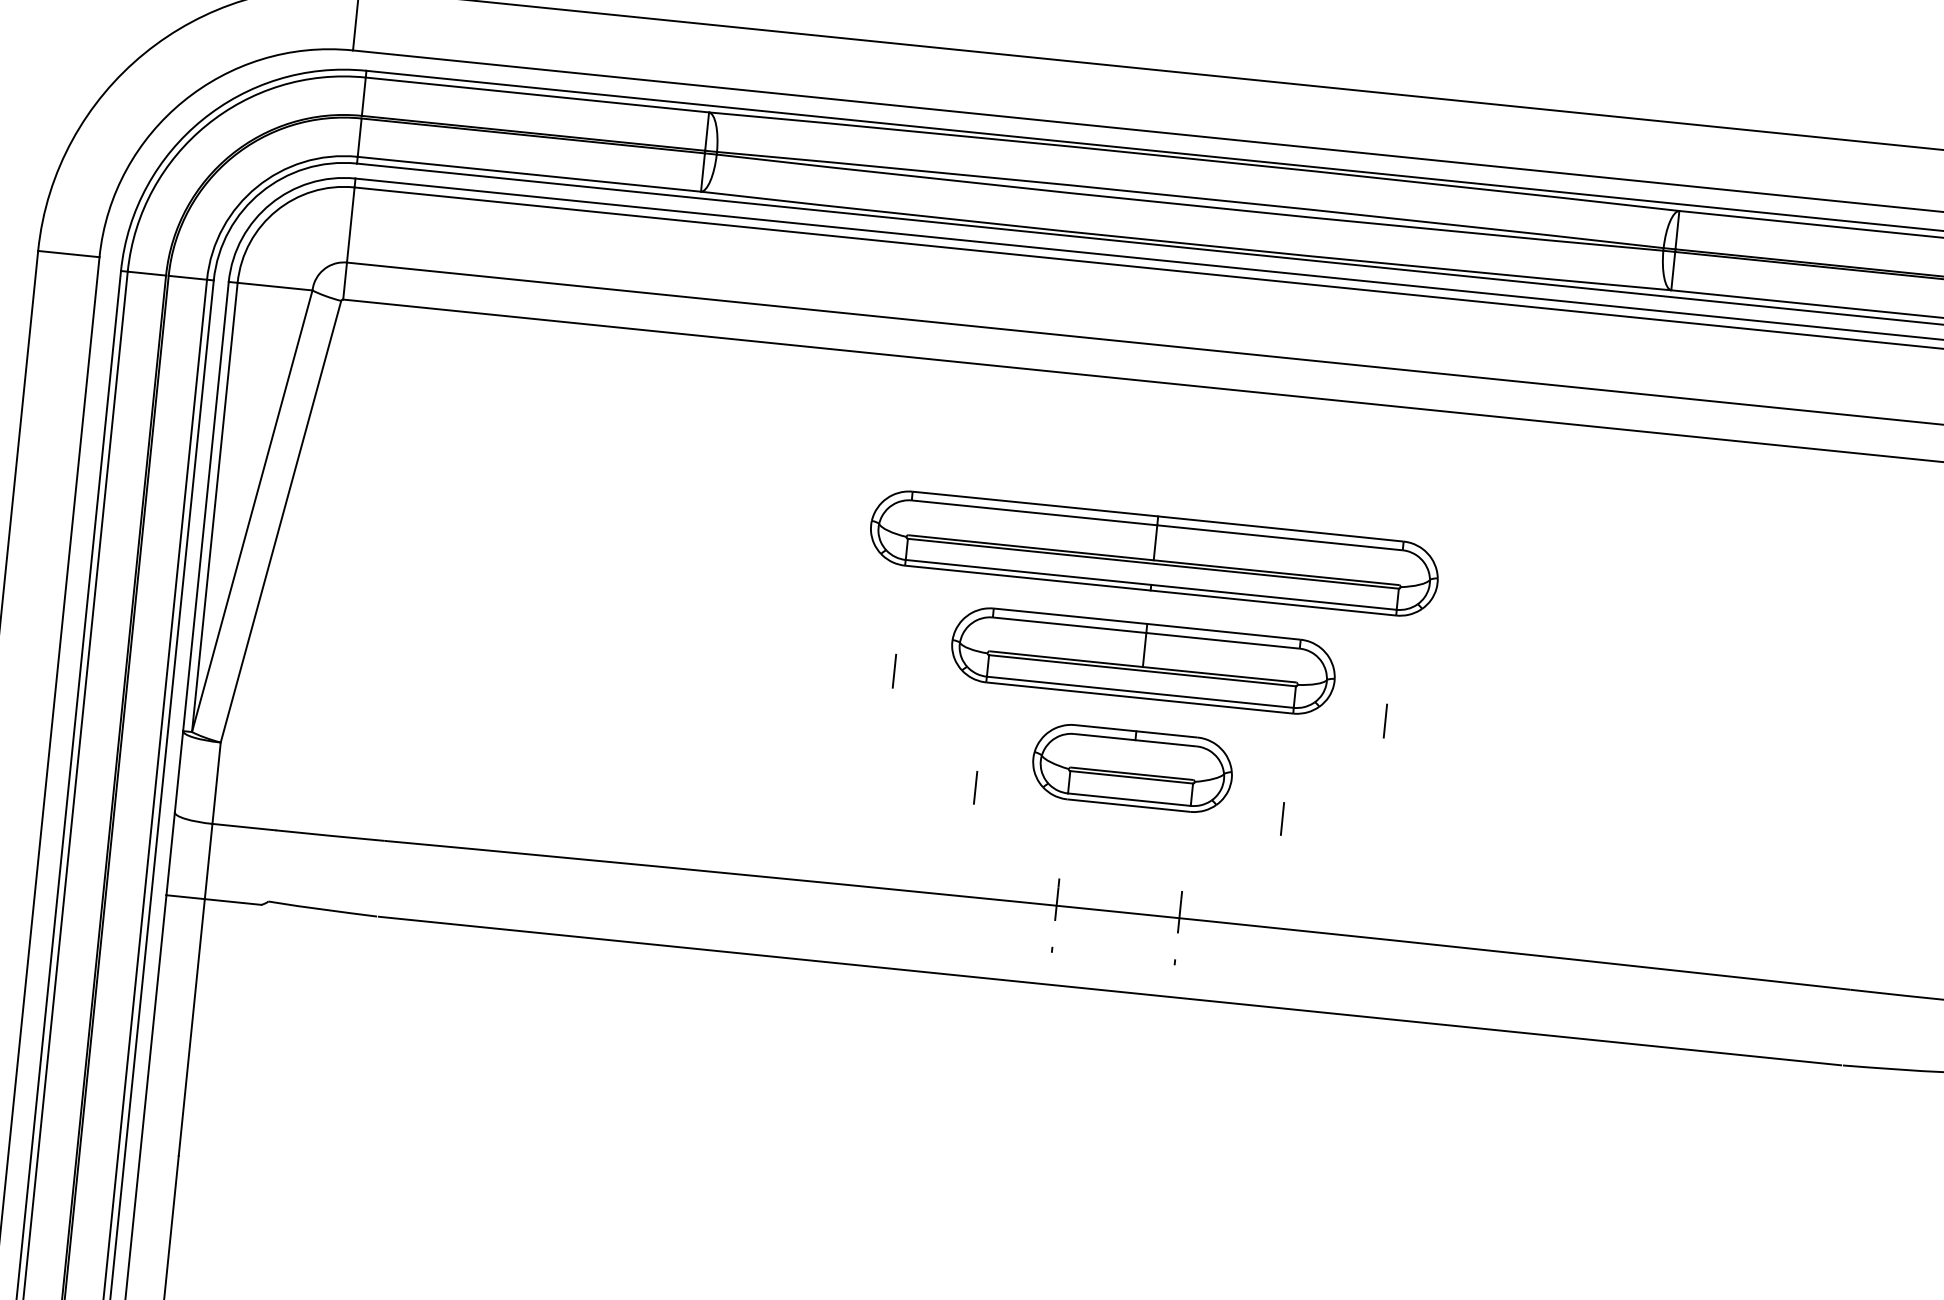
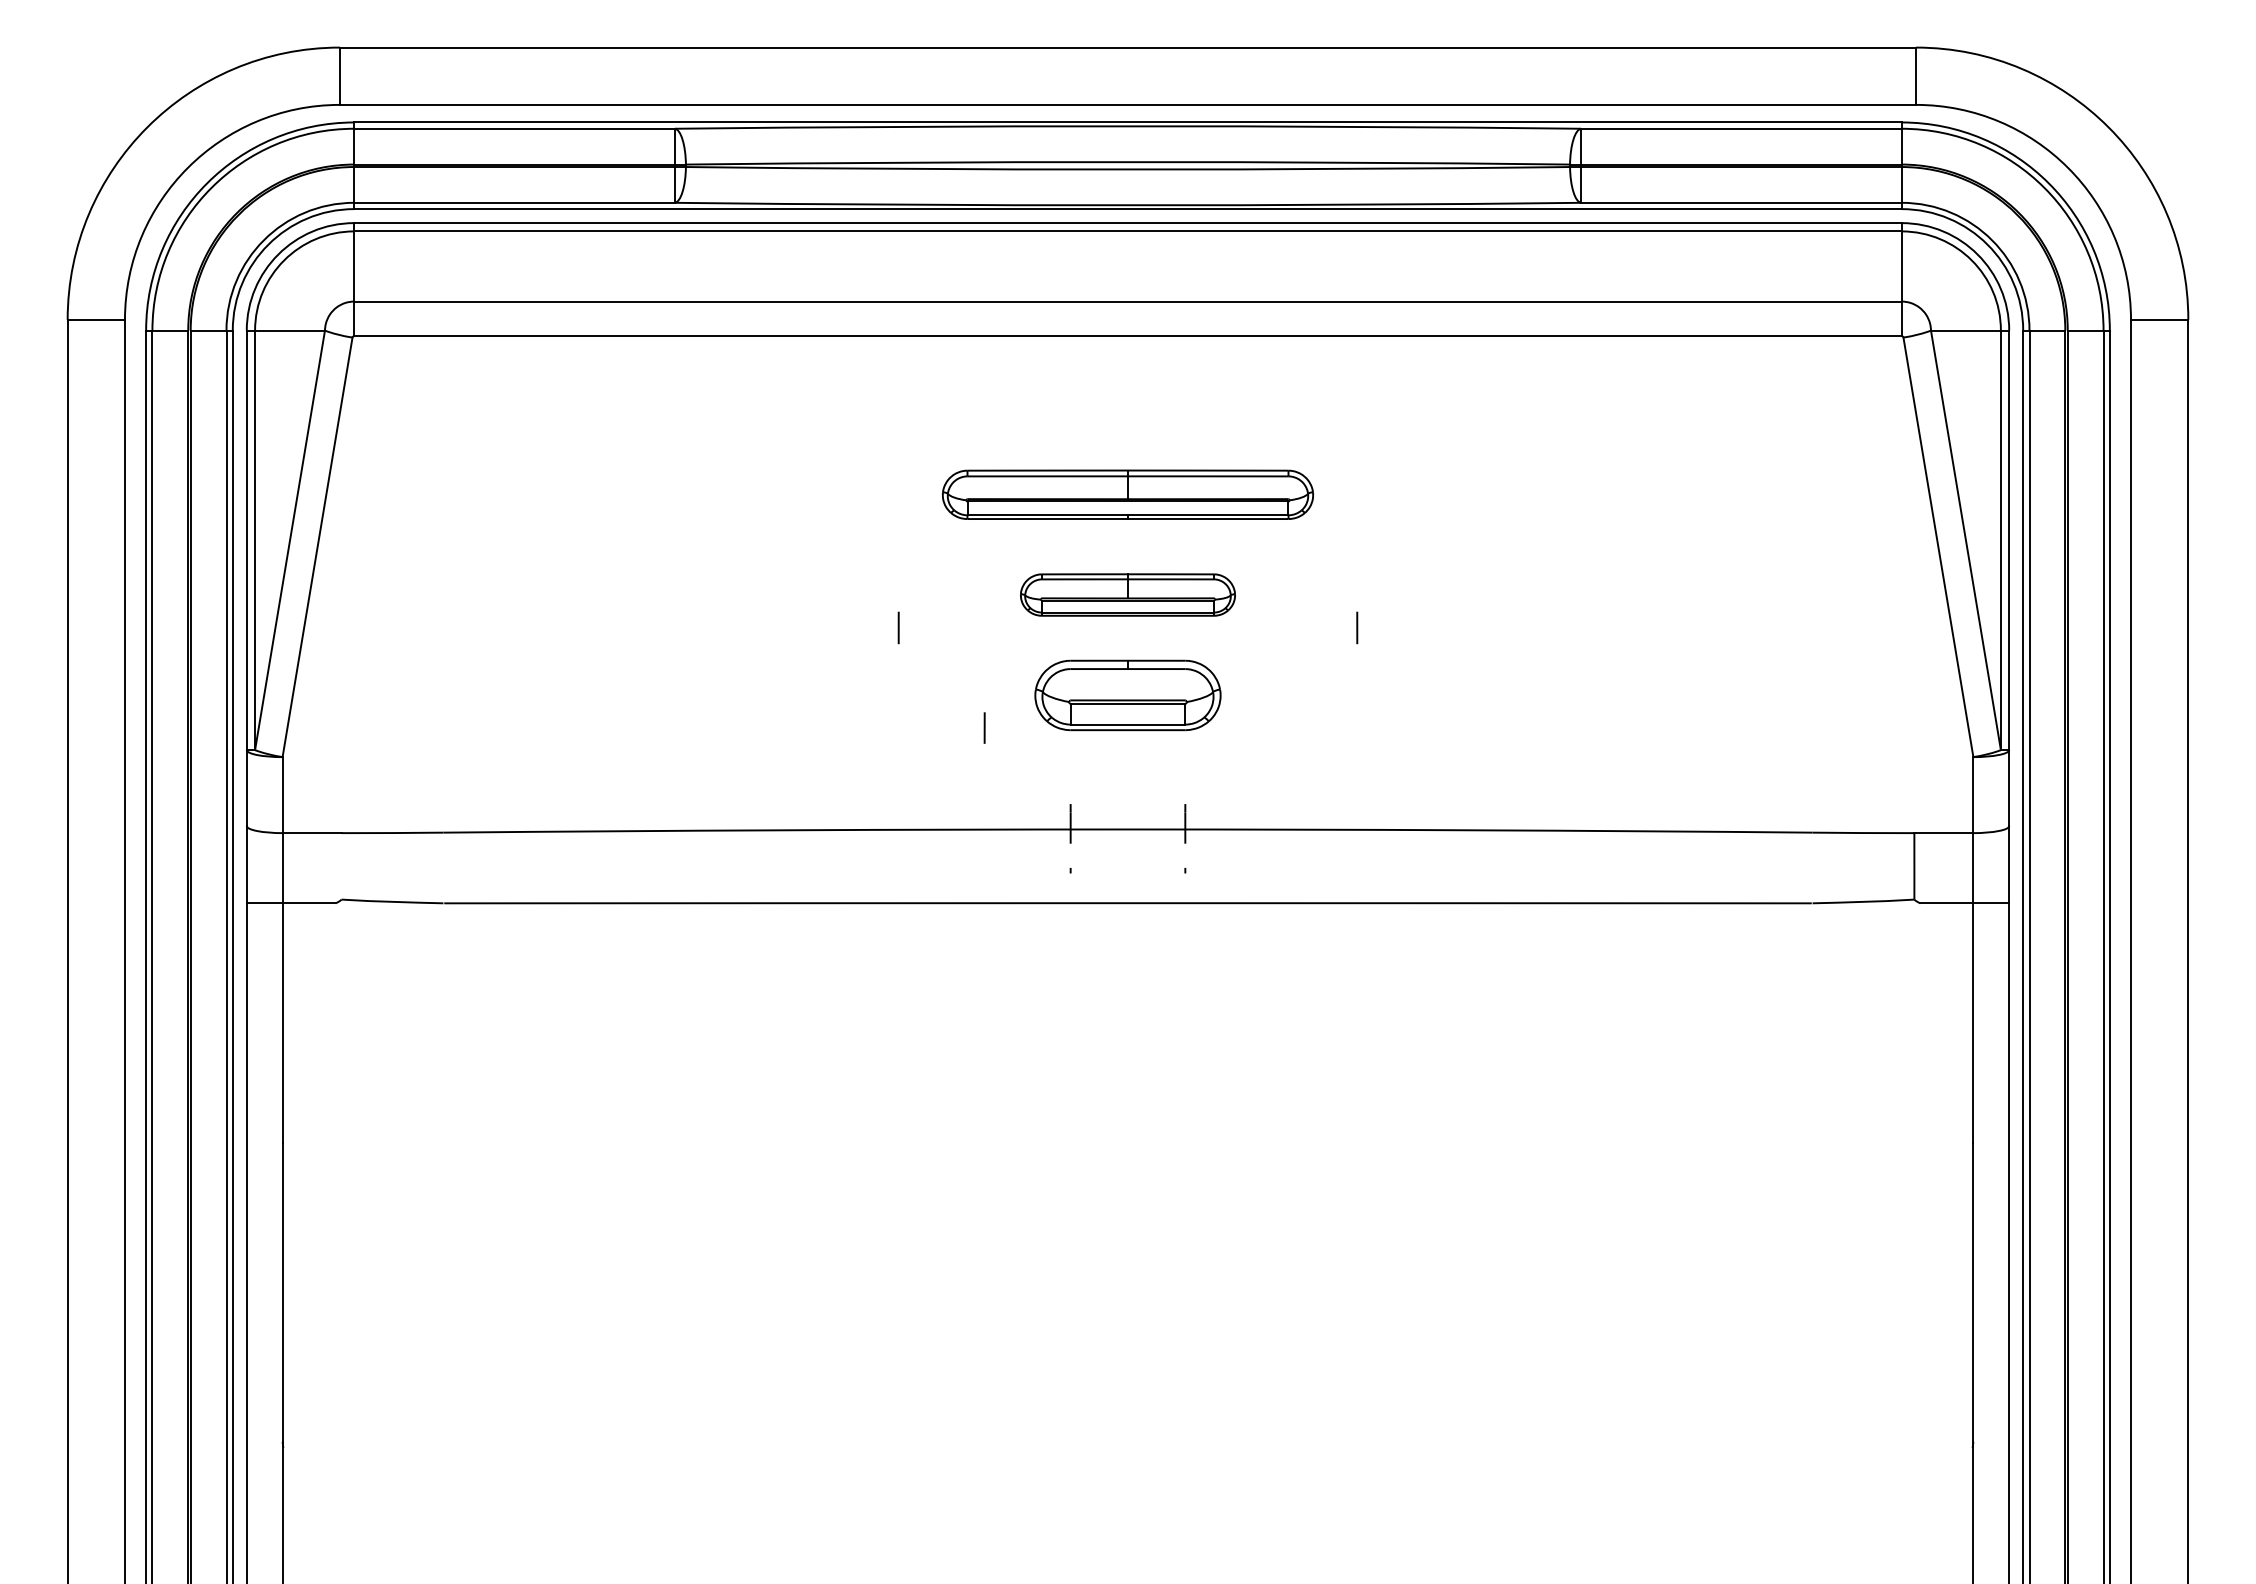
part: (1153, 553) -> (1127, 494), size x0.7
part: (1143, 660) -> (1127, 594), size x0.6
line: (1282, 818) -> (1271, 727), removed

